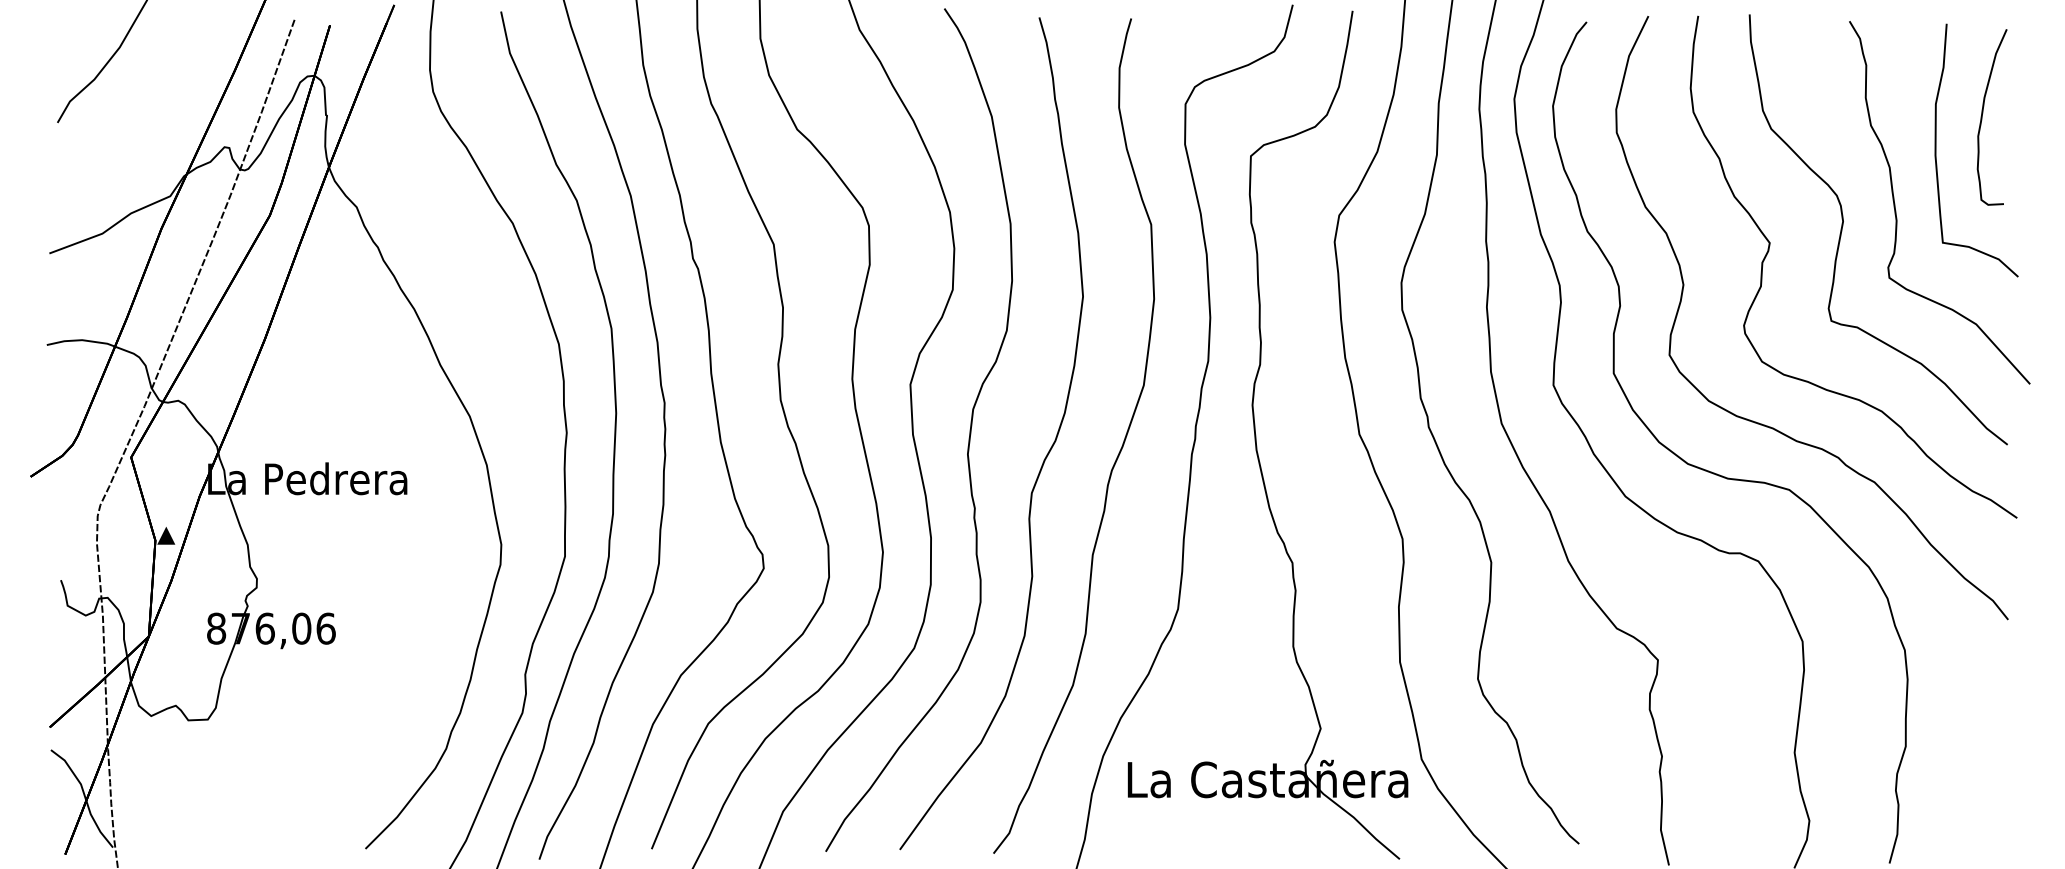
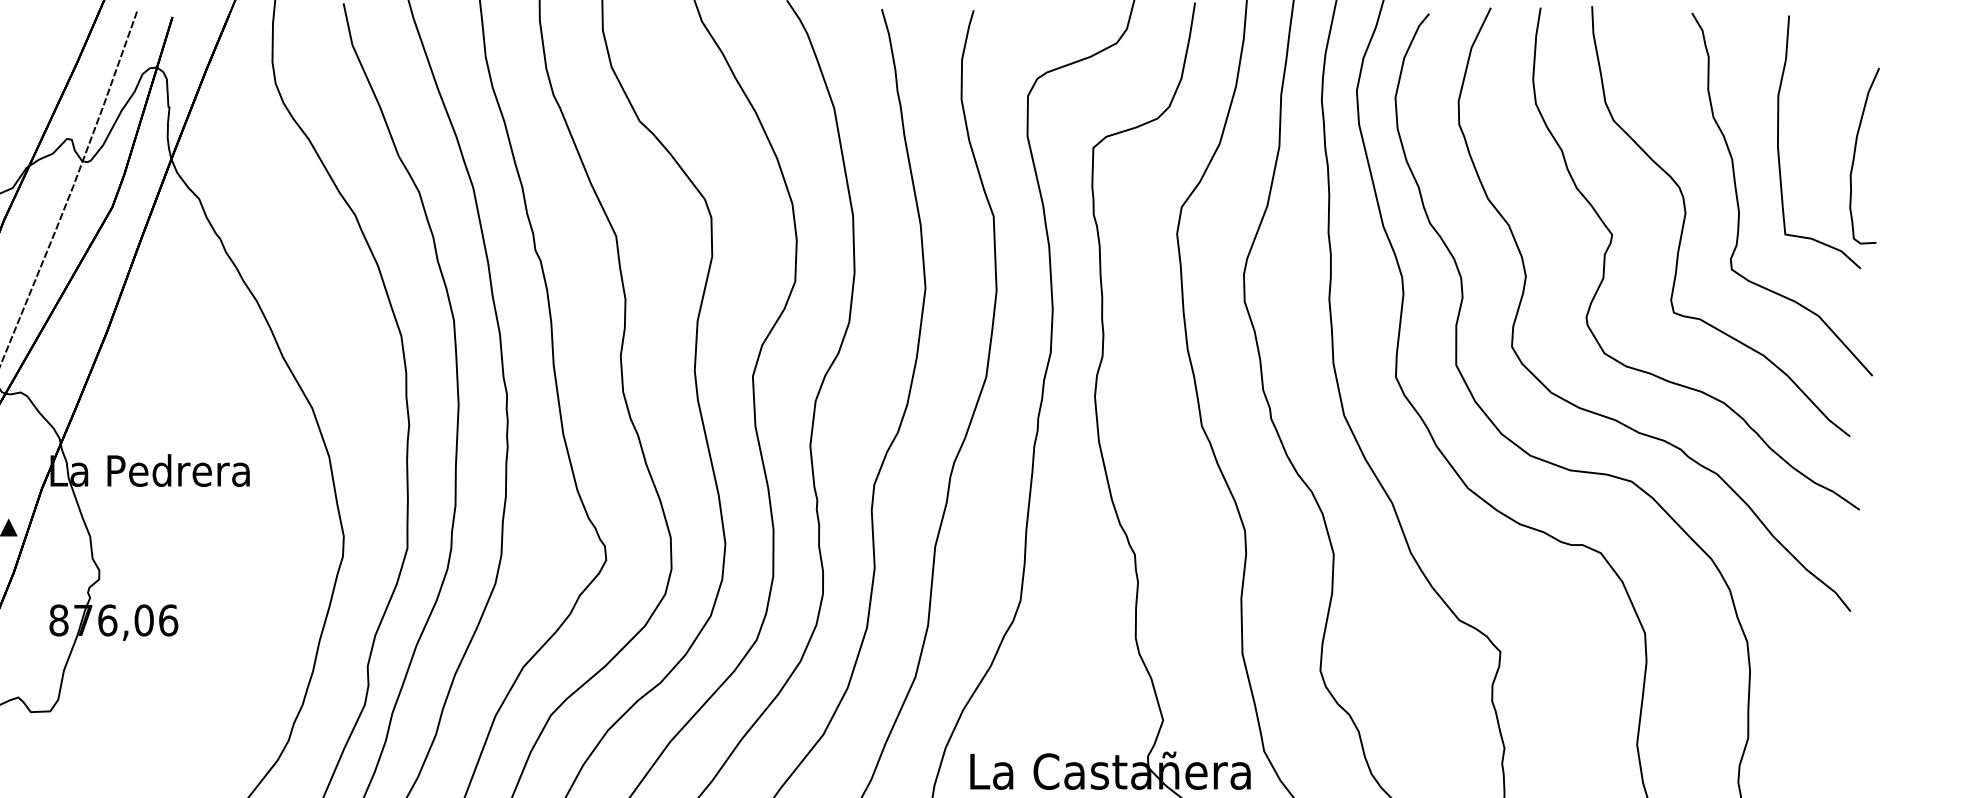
curve: (1983, 113) -> (1855, 152), moved

